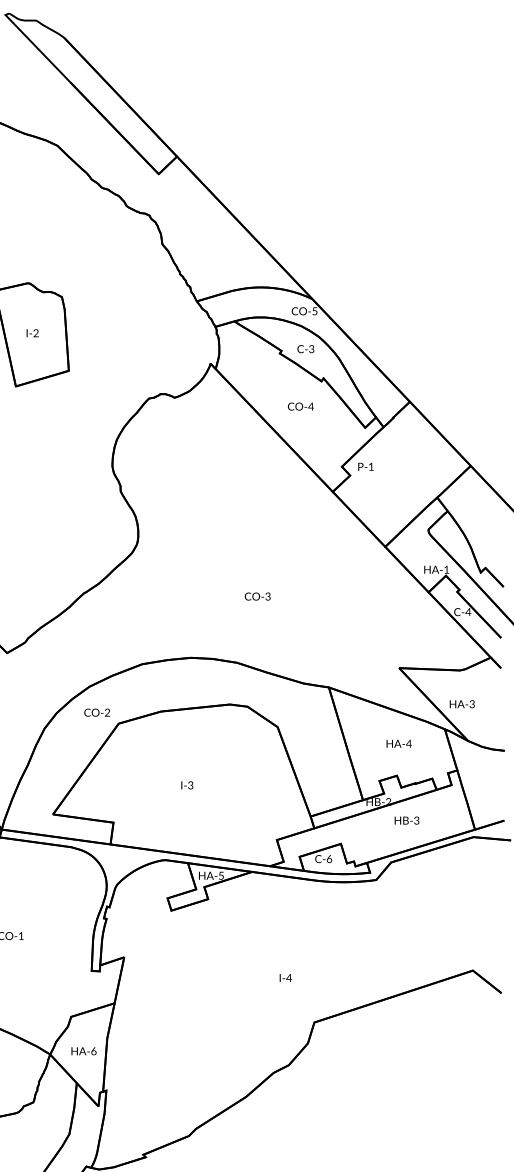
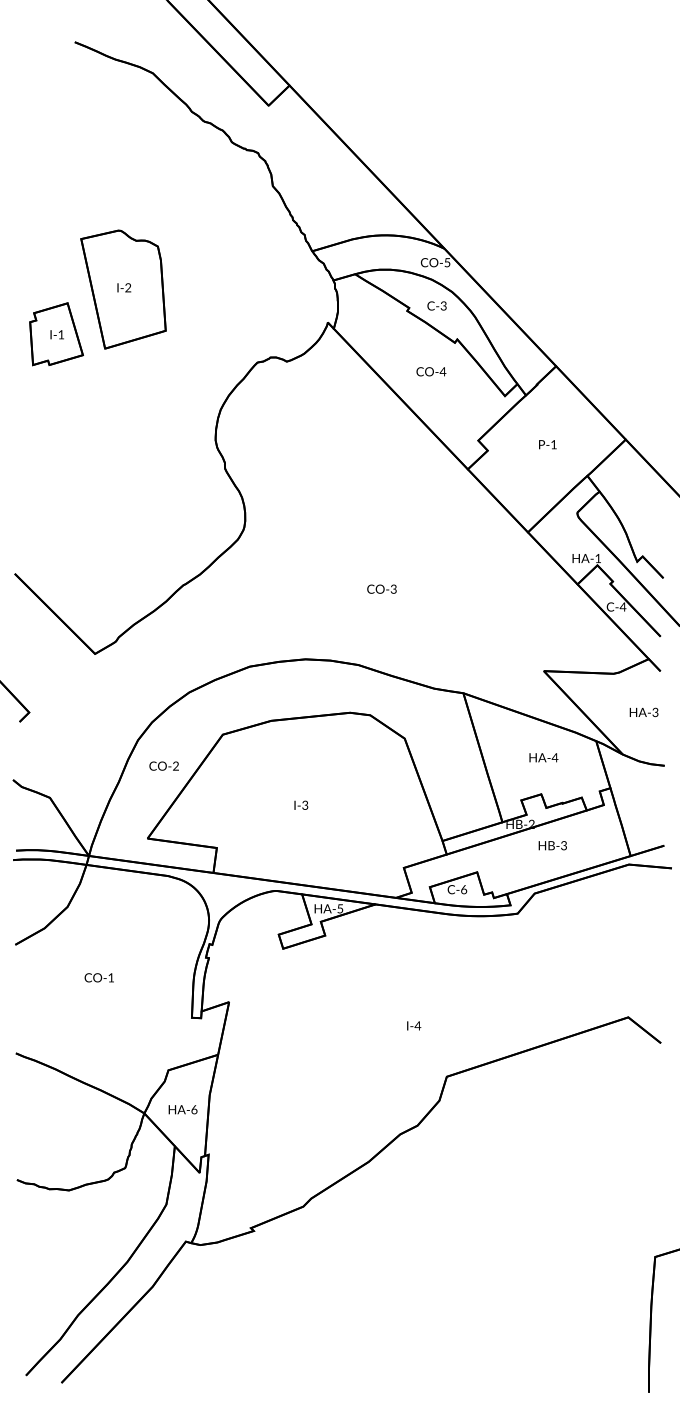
text: (365, 466) -> (547, 444), moved
text: (461, 704) -> (643, 712), moved
text: (96, 712) -> (163, 765), moved

